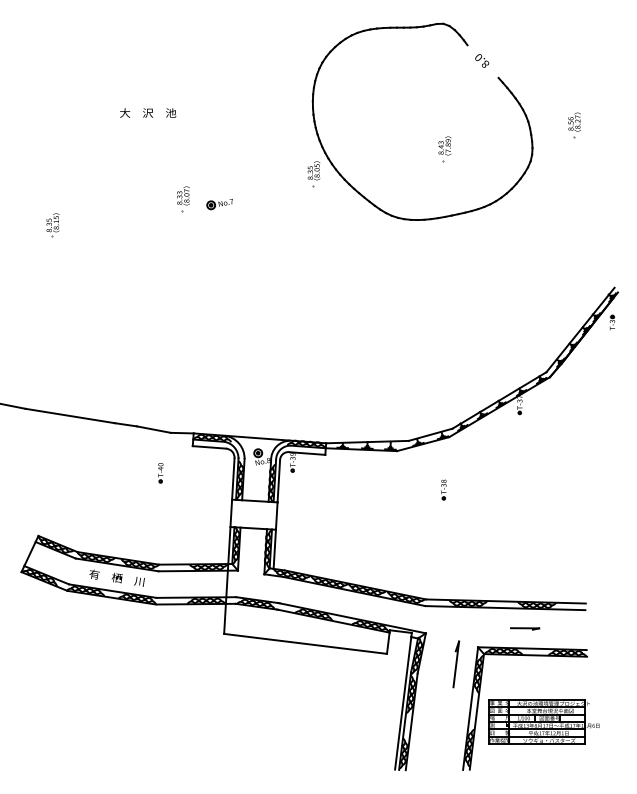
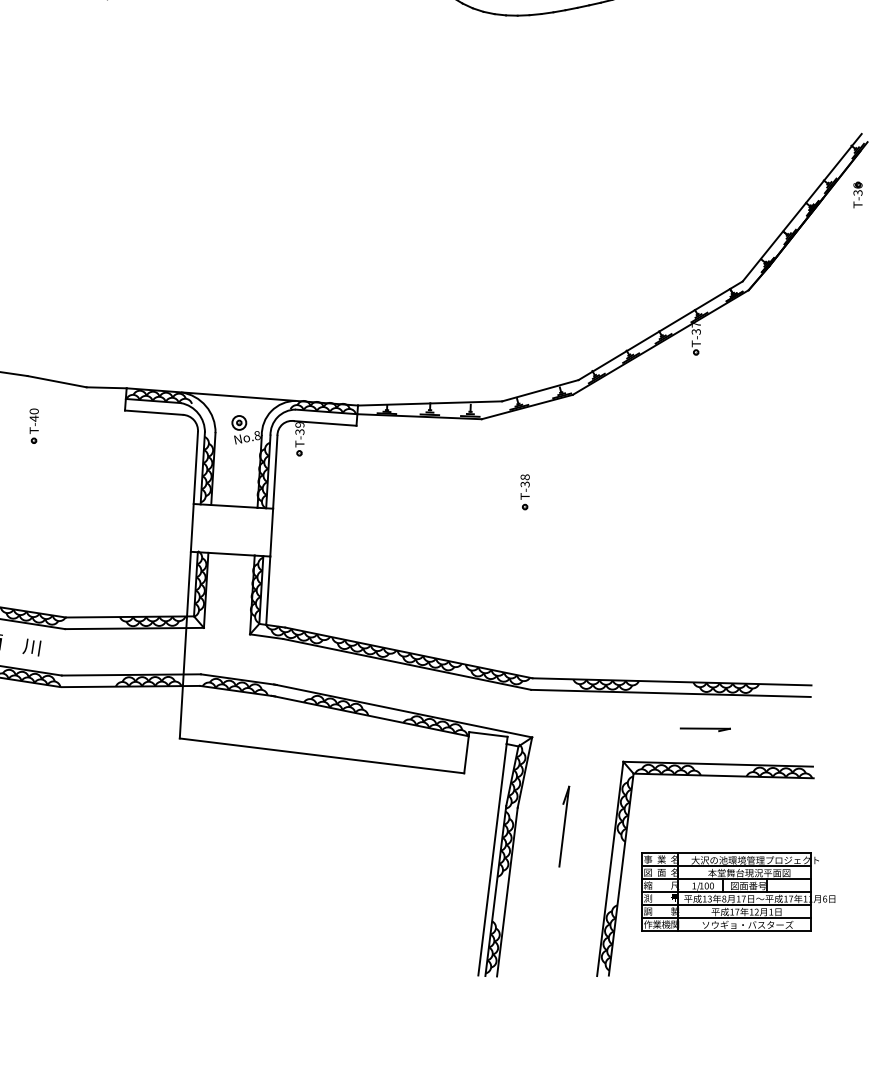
part: (160, 473) -> (33, 426), moved
part: (443, 489) -> (524, 491), moved
part: (456, 664) -> (564, 826), moved

